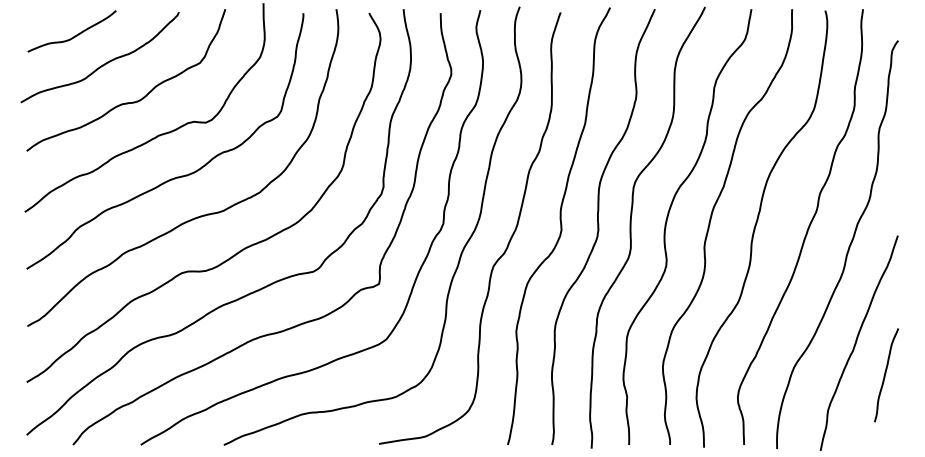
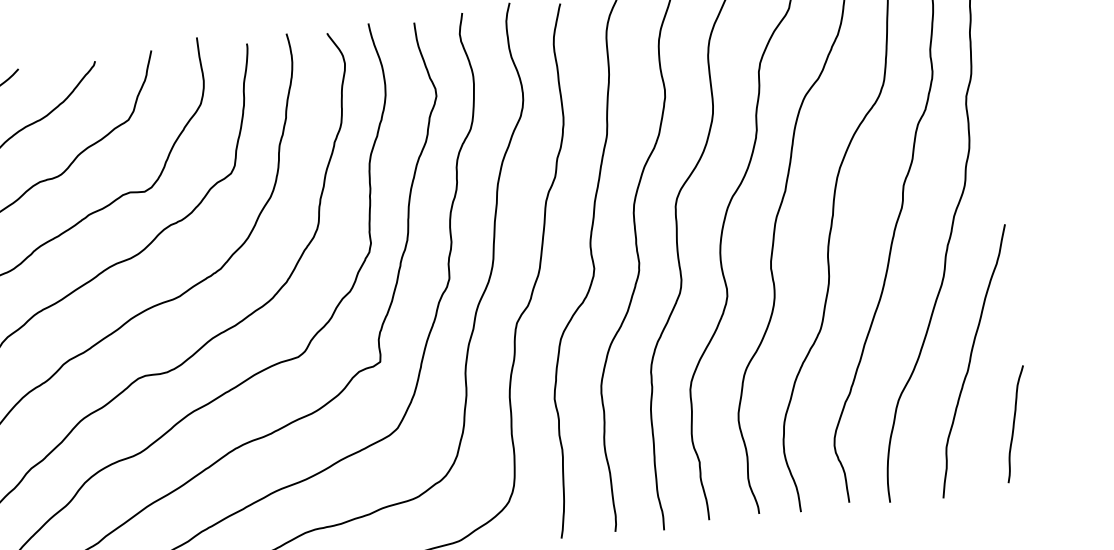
curve: (885, 375) -> (1014, 424), moved

